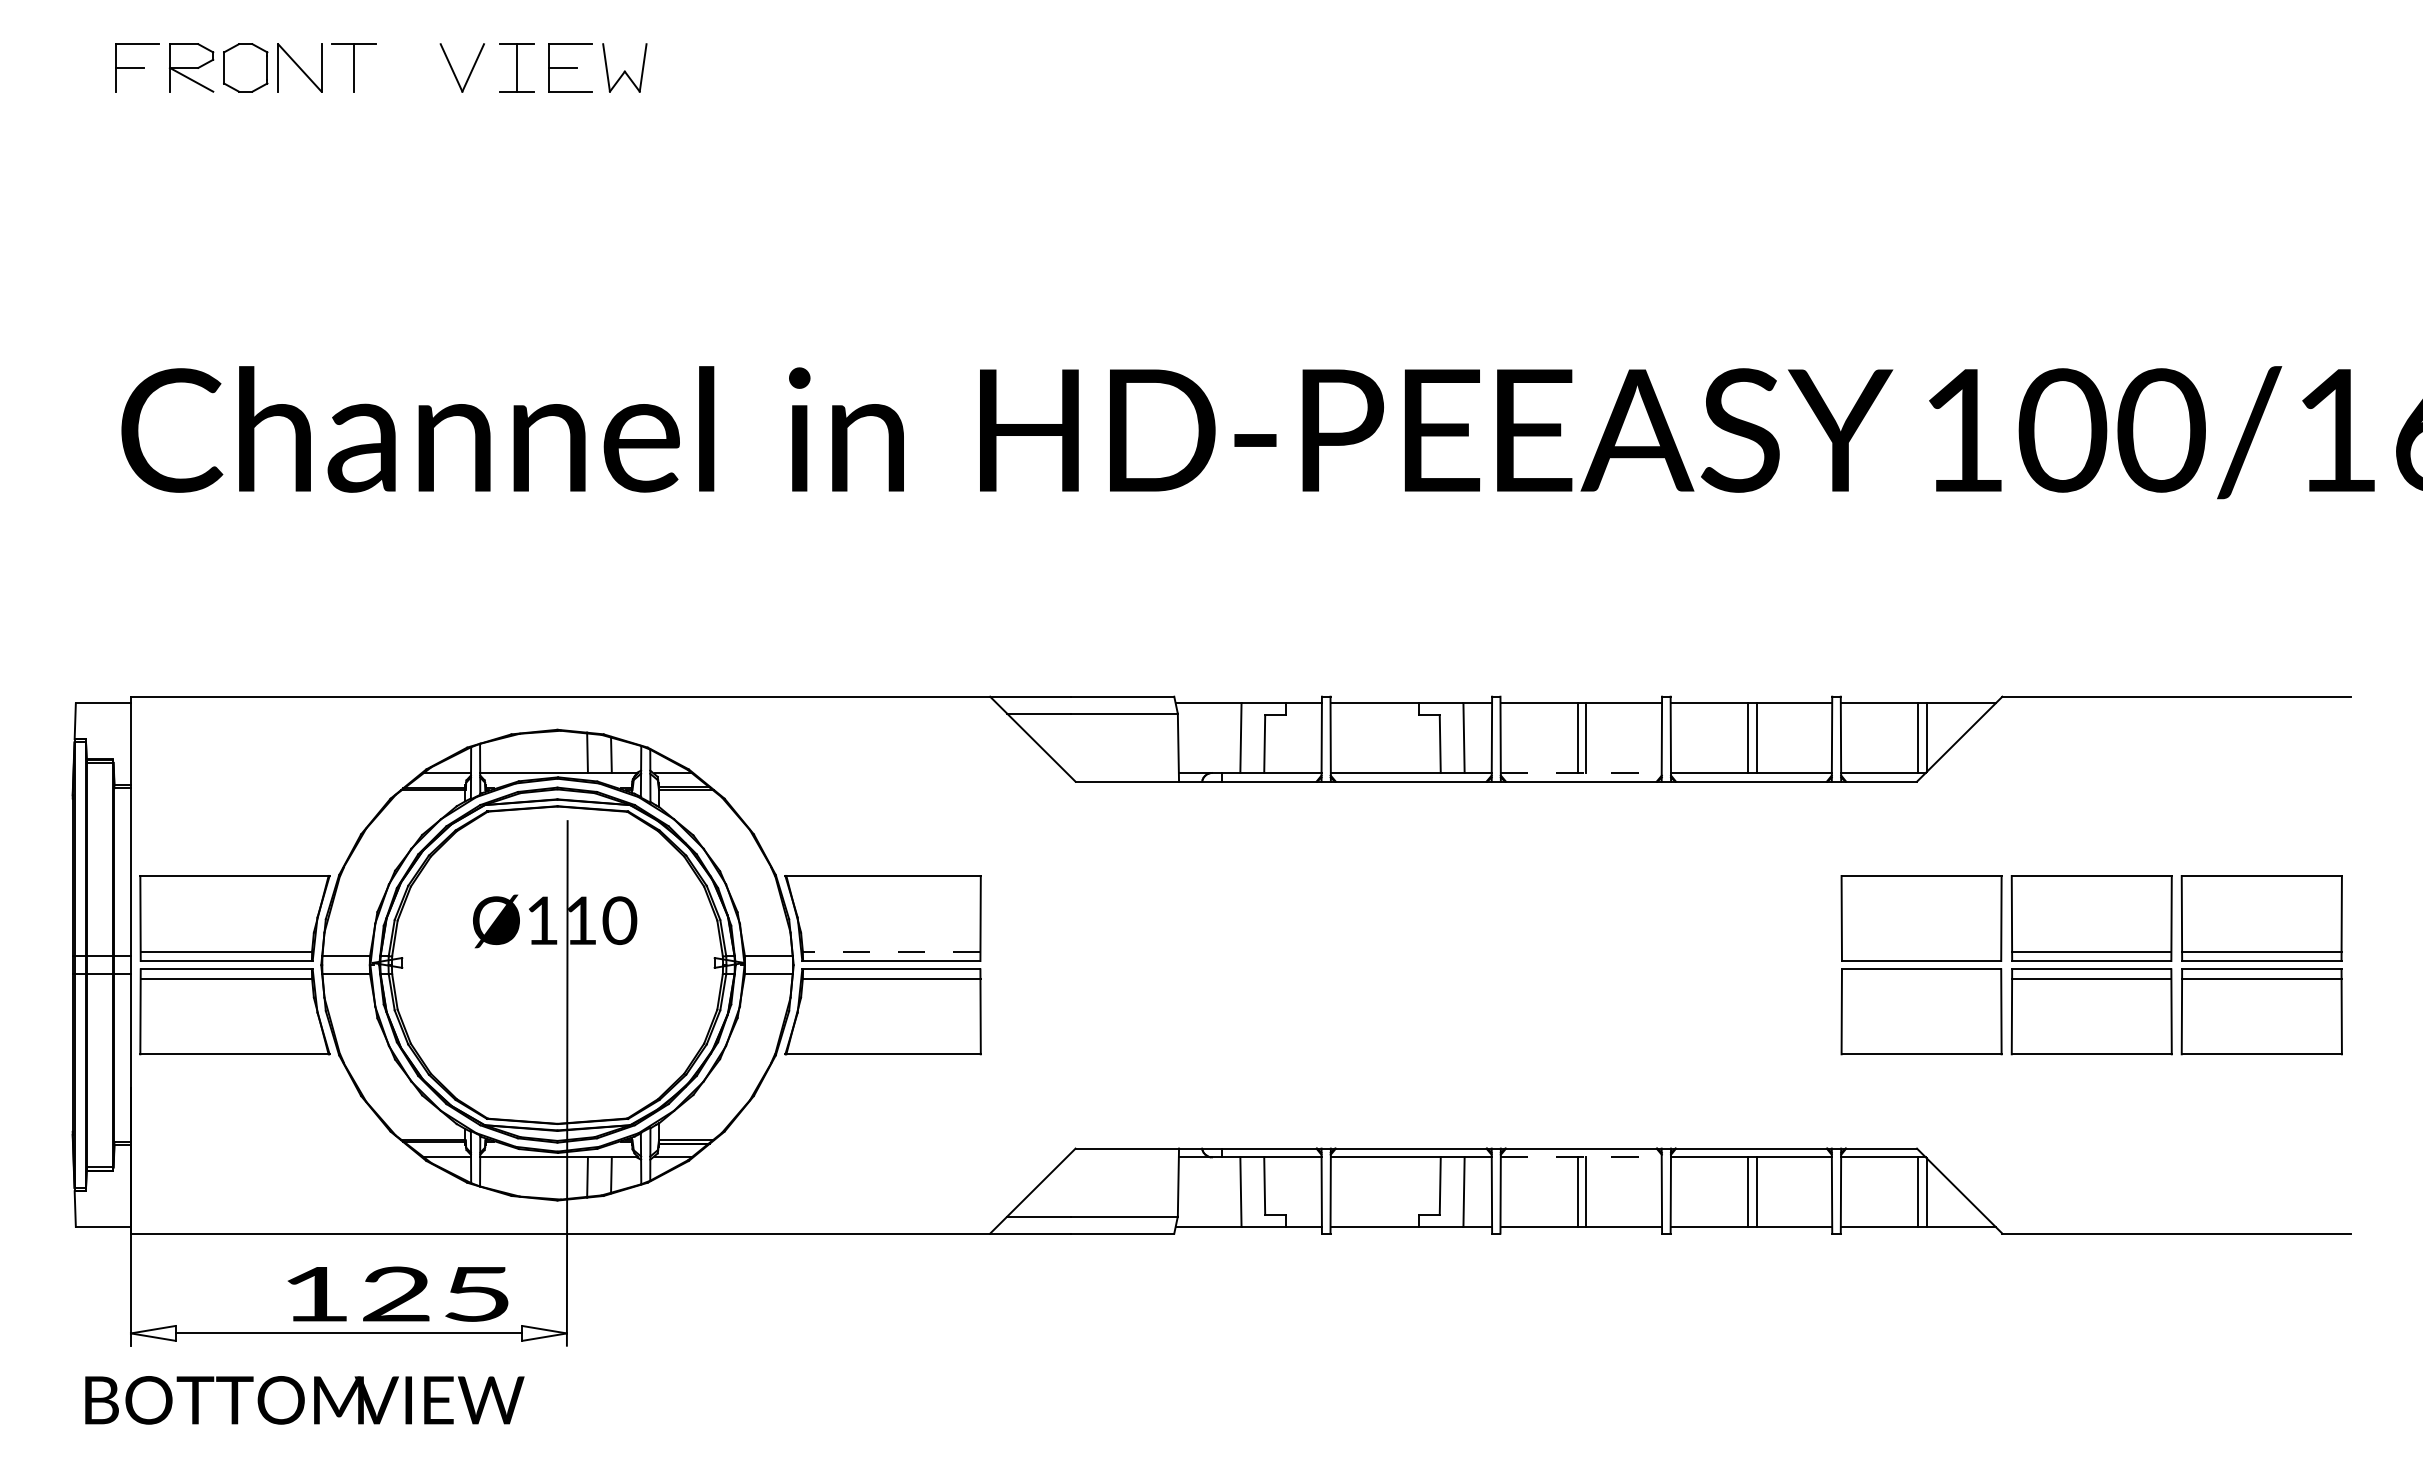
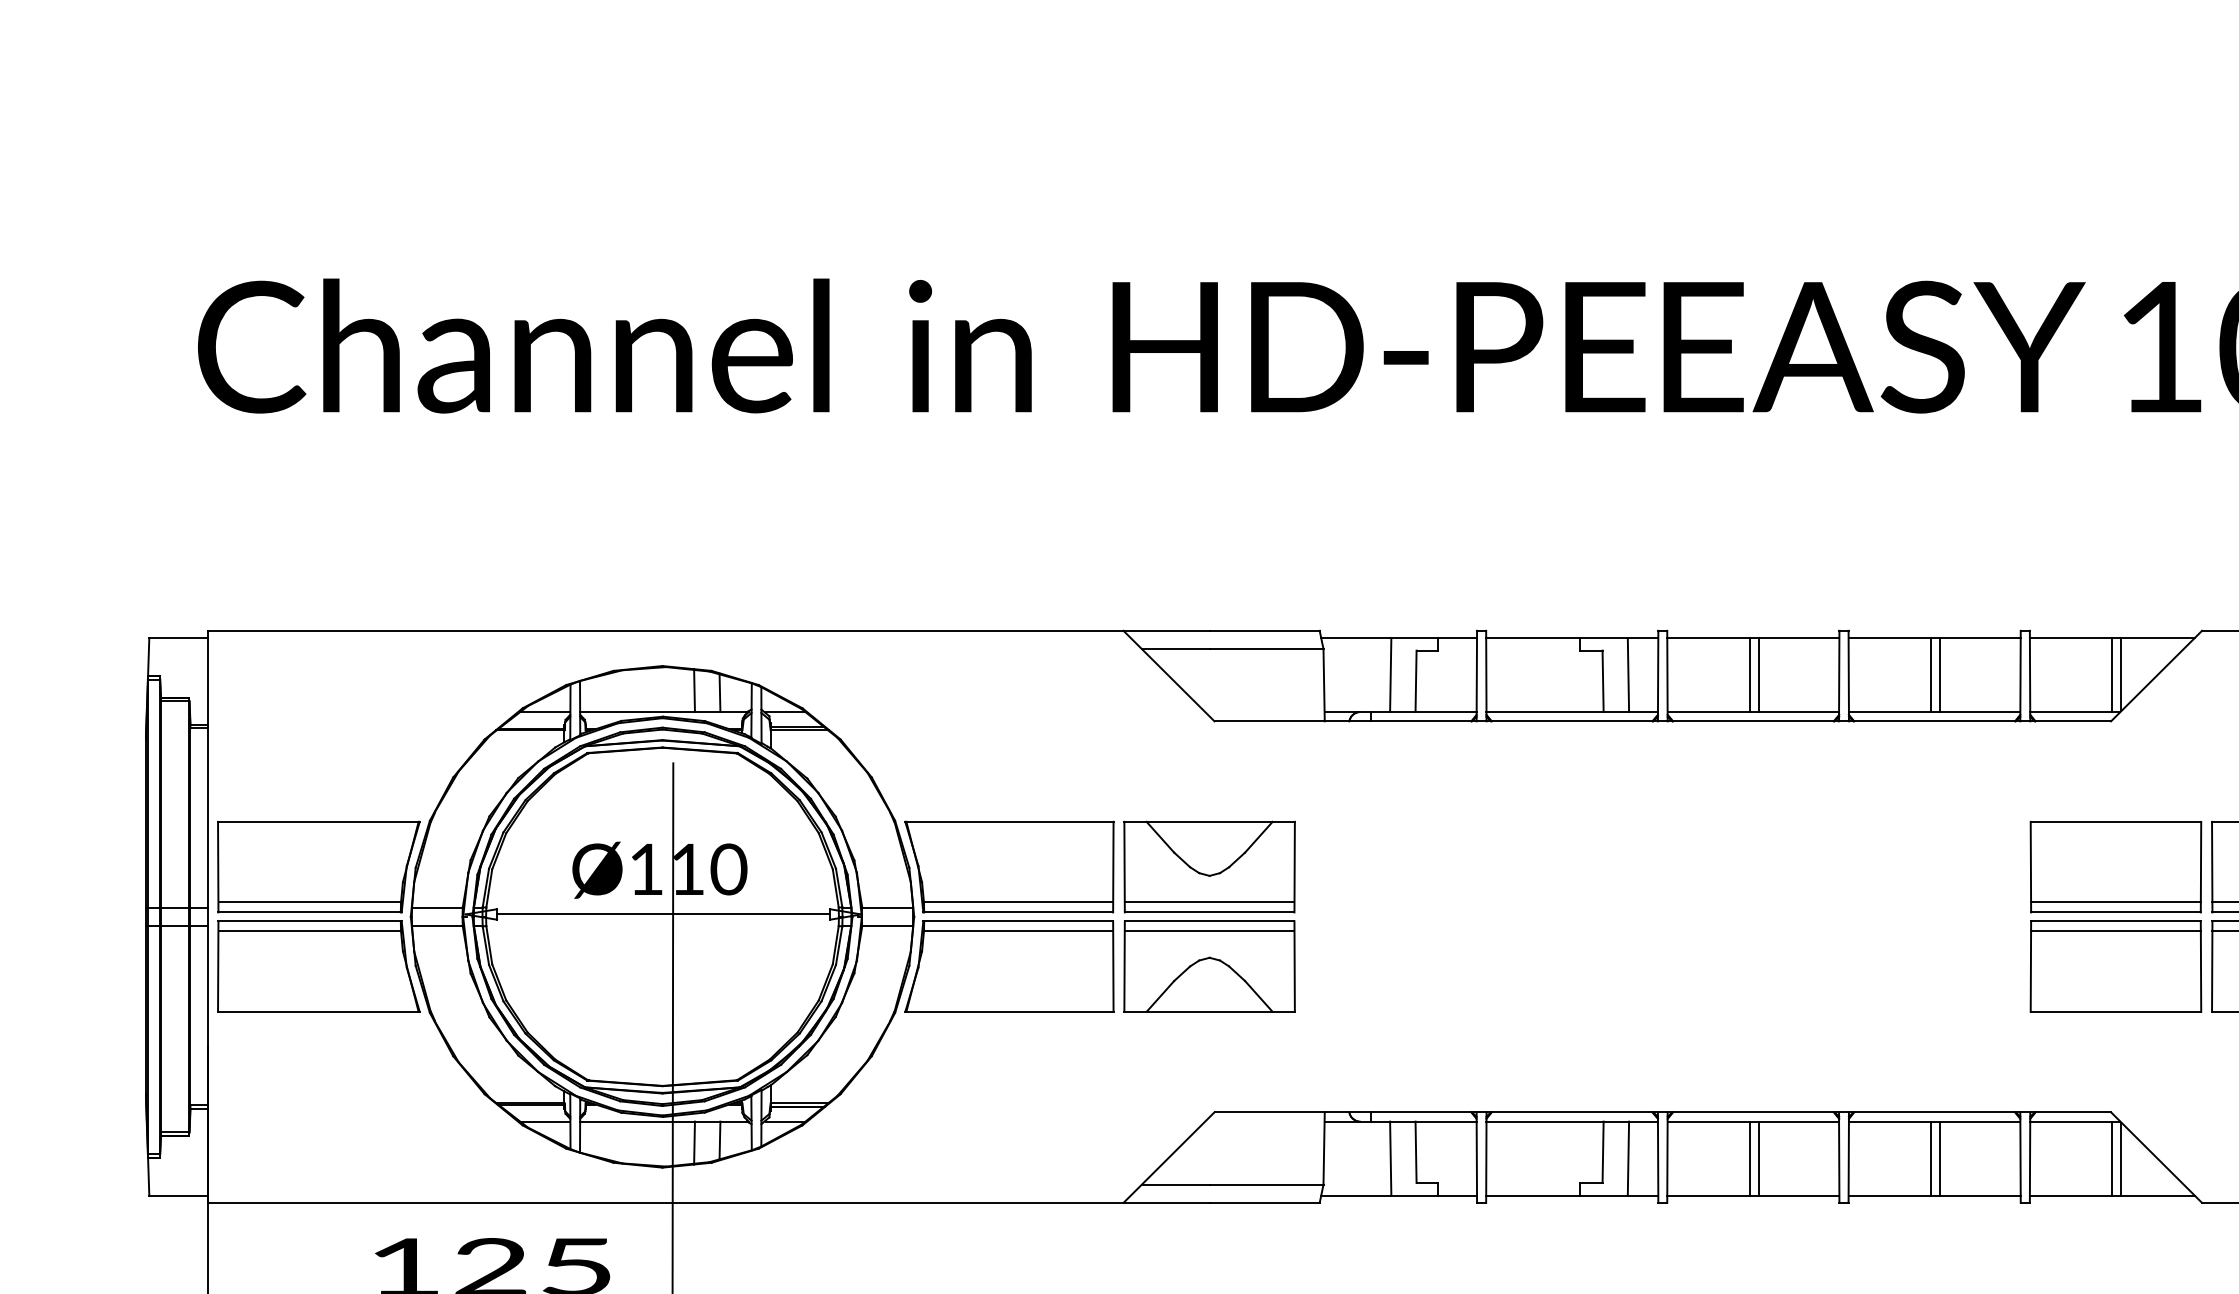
line: (1581, 772) -> (1753, 711), dashed -> solid
line: (891, 951) -> (1018, 902), dashed -> solid
line: (1921, 951) -> (2115, 902), added
line: (558, 962) -> (663, 914), added
part: (1070, 965) -> (1209, 917), added
line: (1921, 978) -> (2115, 931), added
line: (1581, 1157) -> (1753, 1121), dashed -> solid

